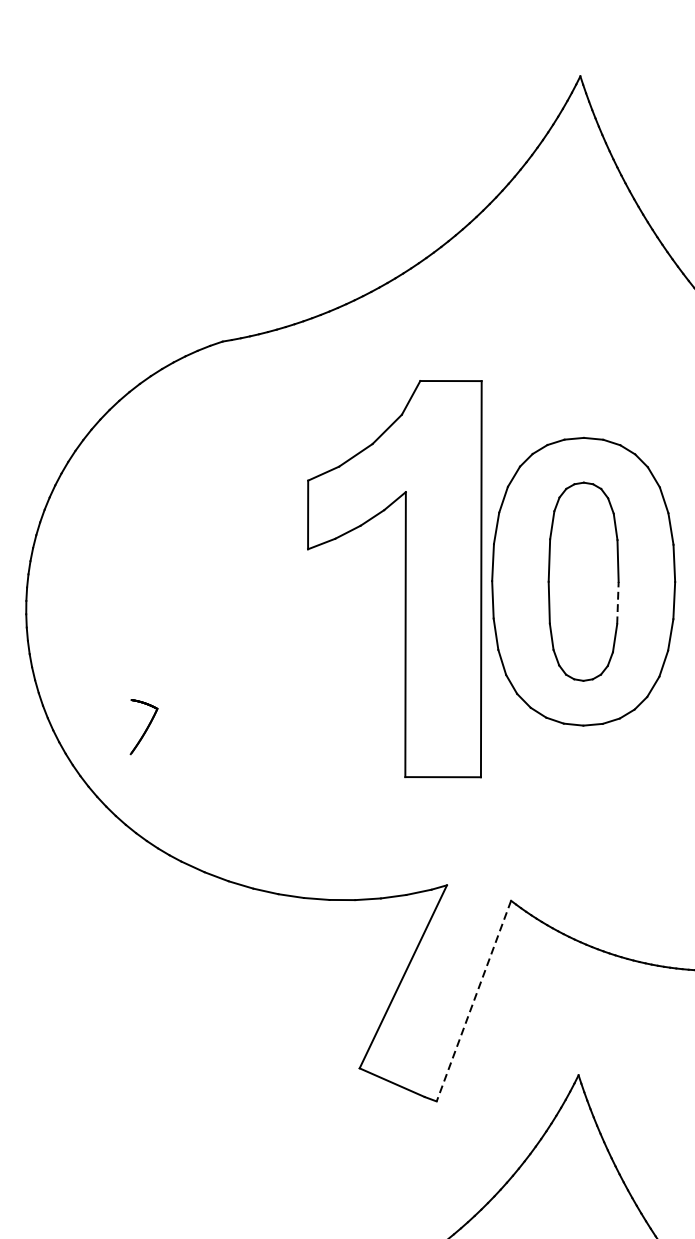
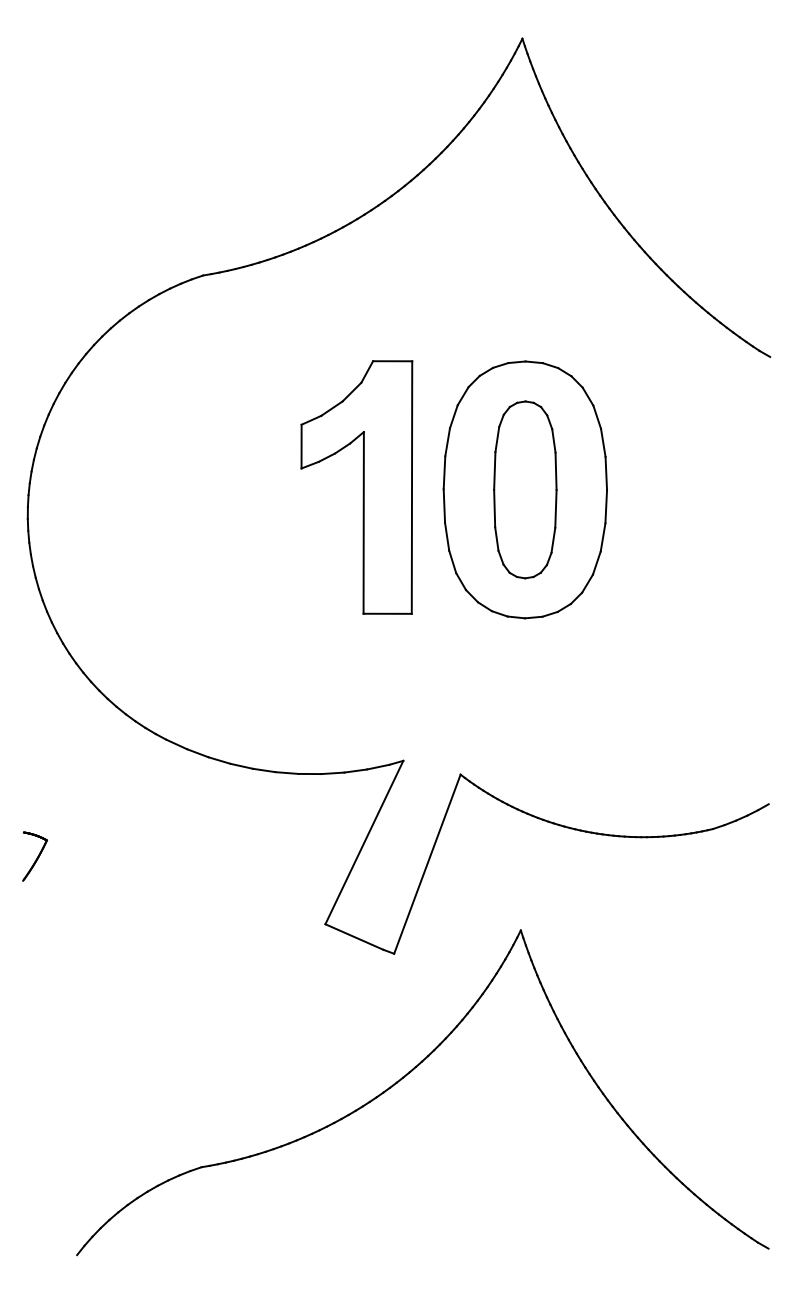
part: (394, 579) -> (356, 487), size x0.71
line: (617, 602) -> (555, 508), dashed -> solid
part: (143, 726) -> (34, 856), moved
line: (474, 1001) -> (427, 864), dashed -> solid

